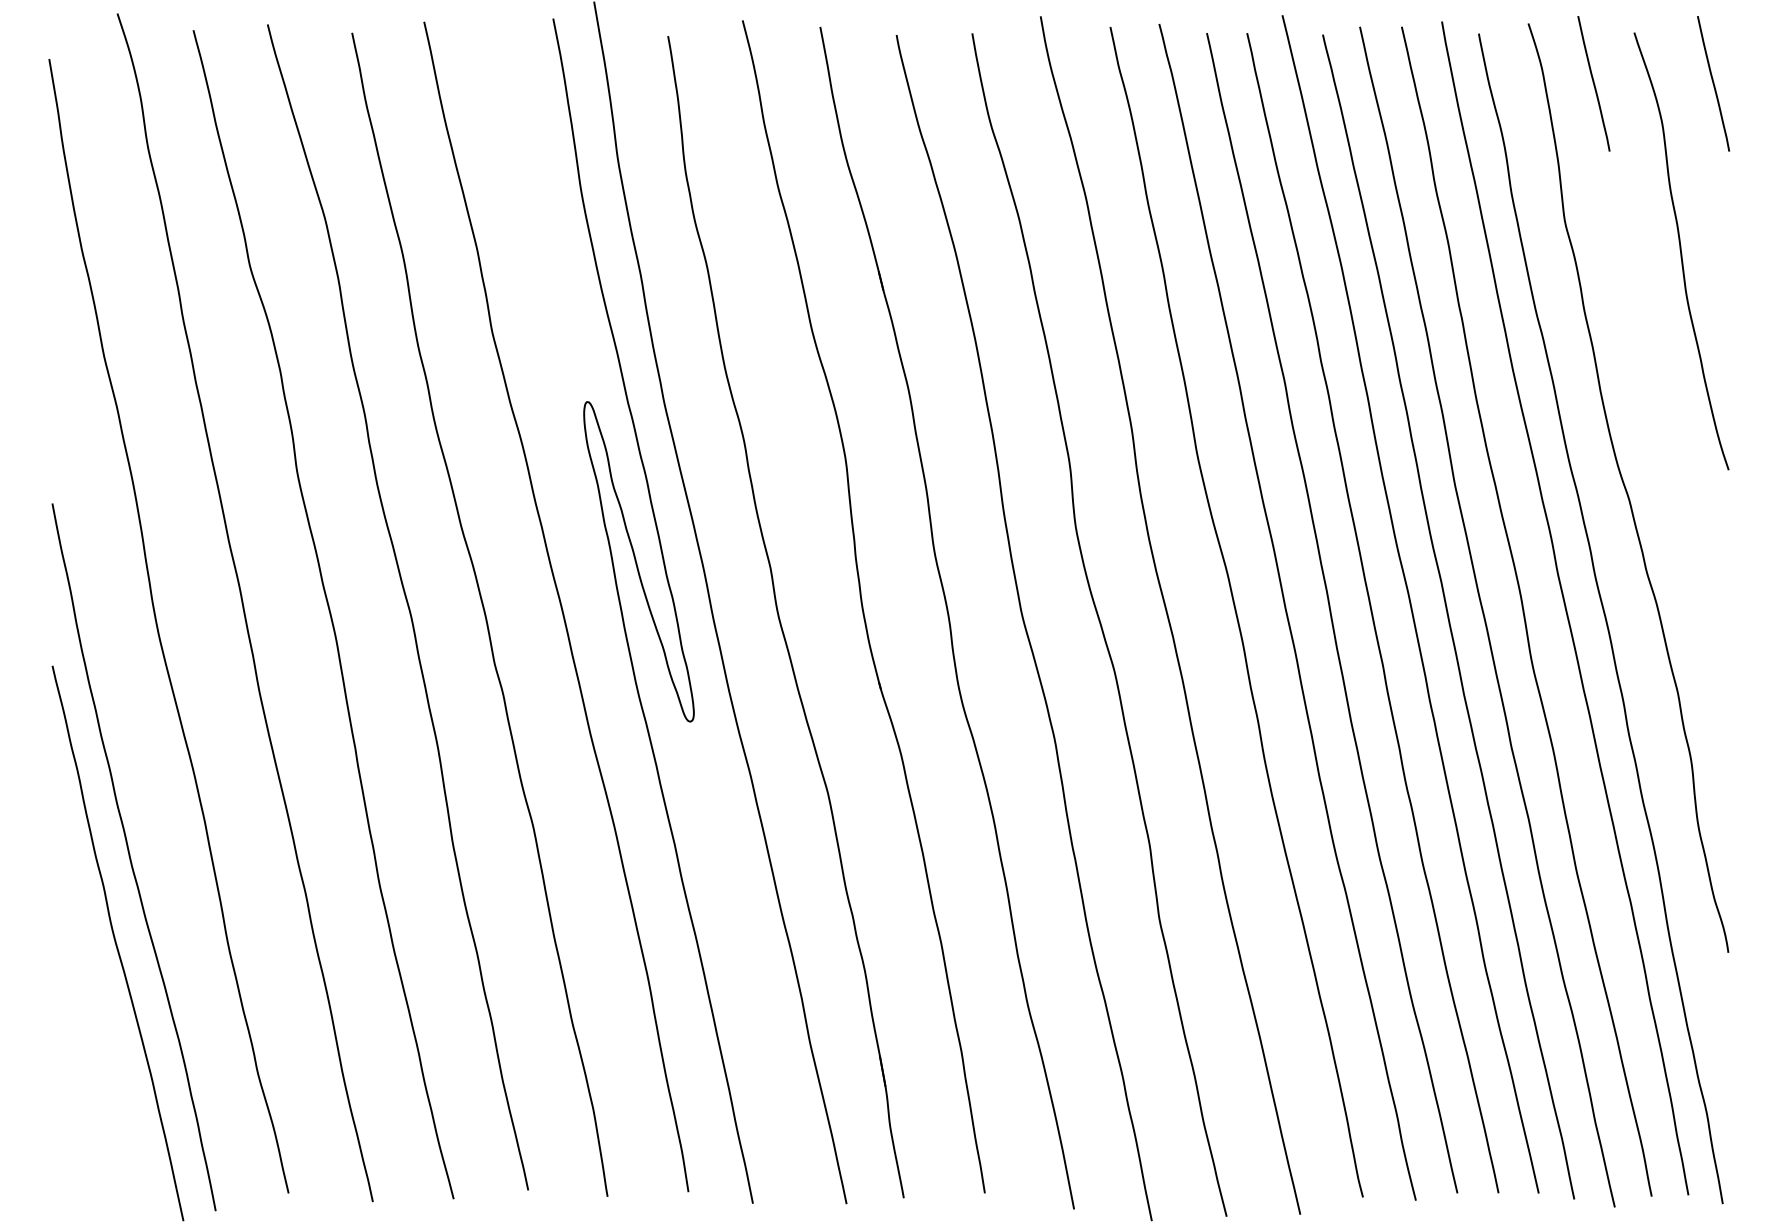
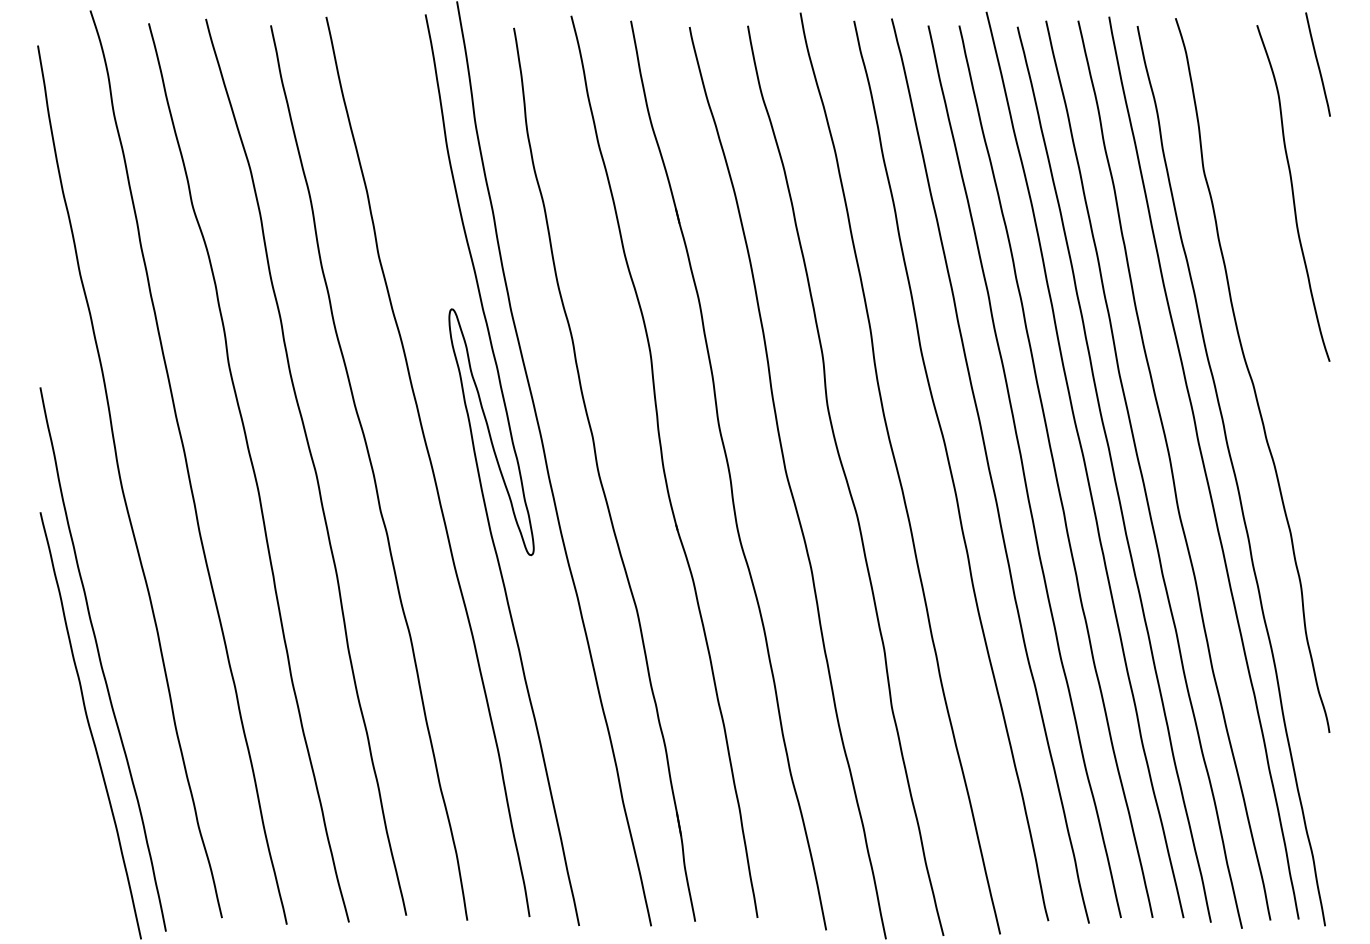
line: (1593, 83) -> (1225, 64), removed

